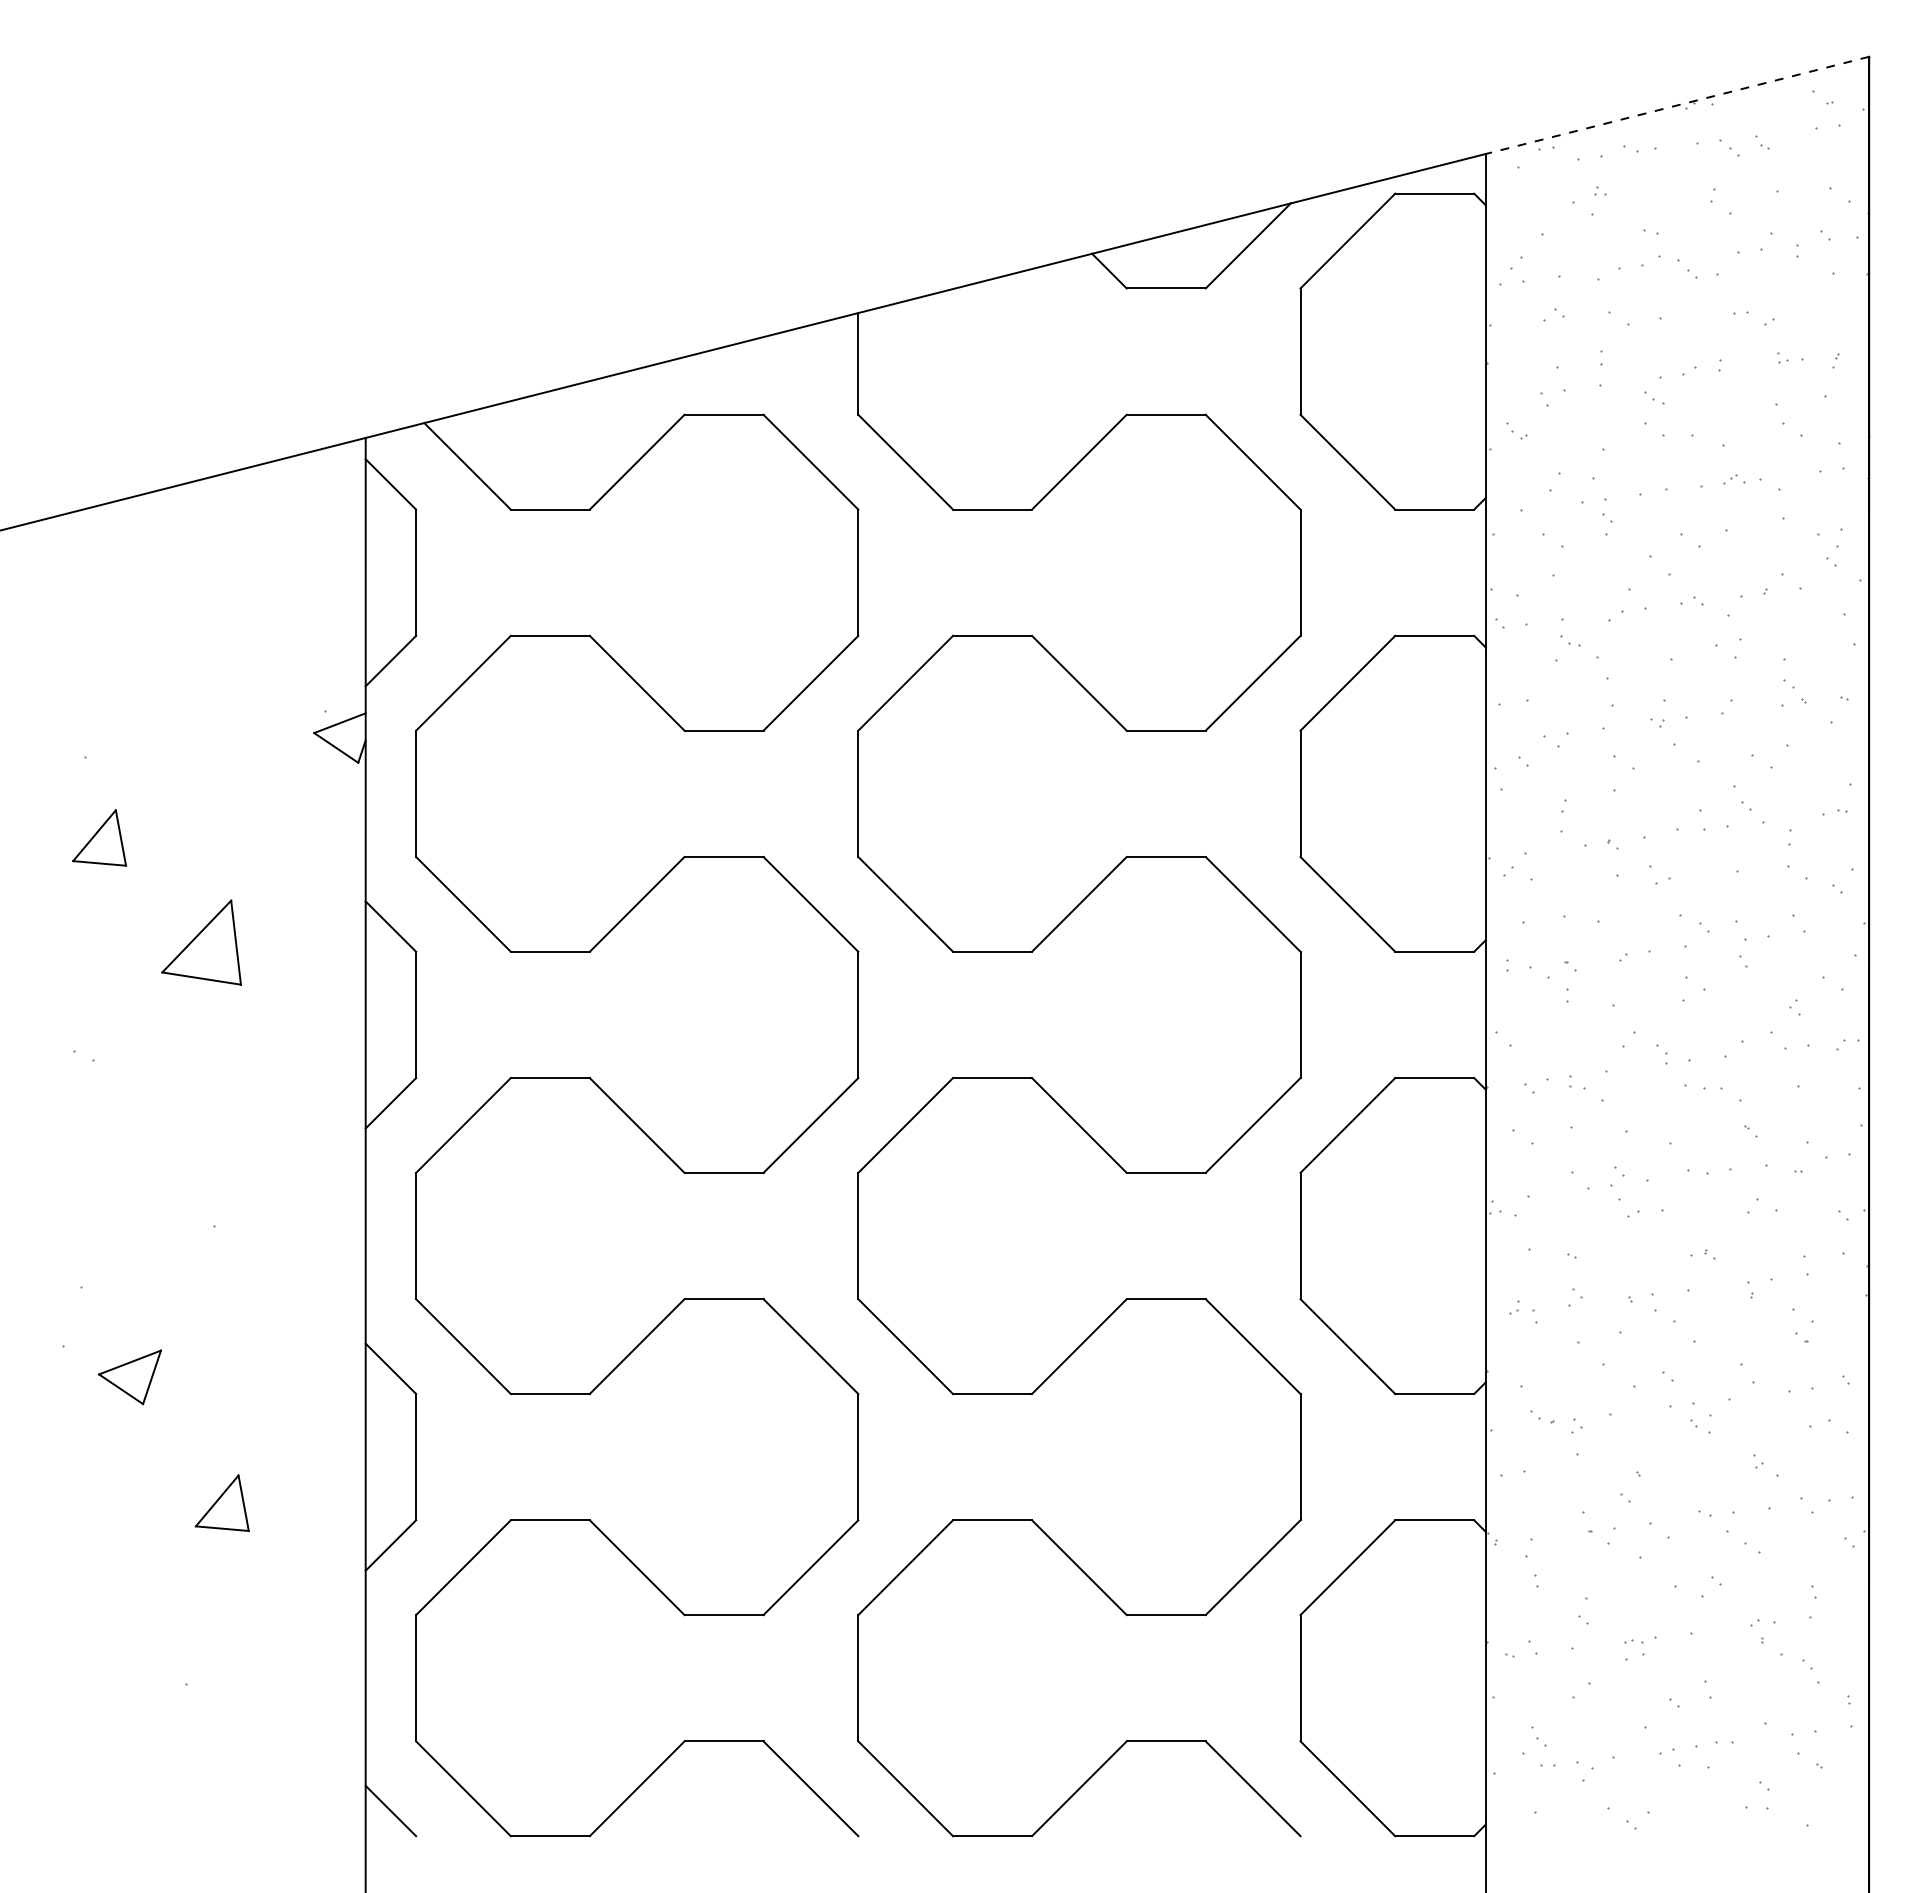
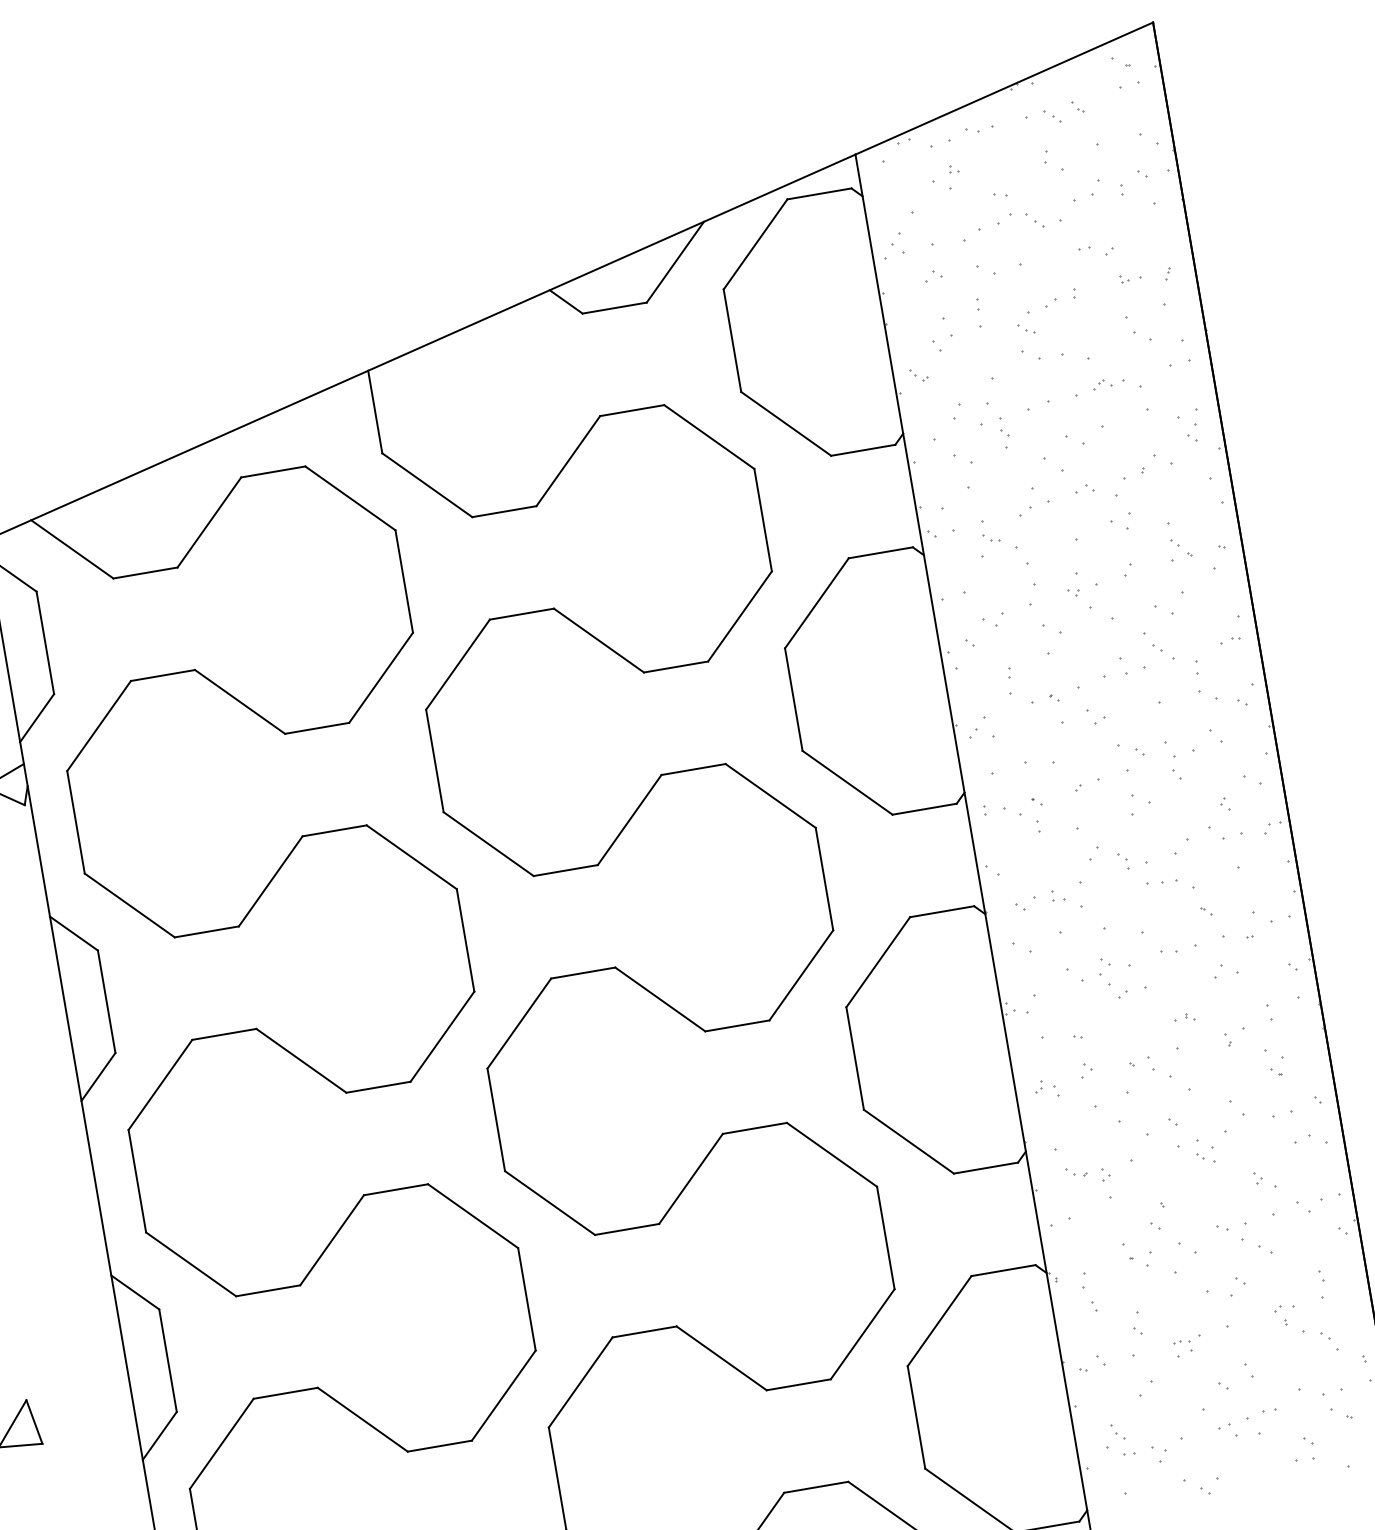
line: (1677, 105) -> (1004, 88), dashed -> solid

